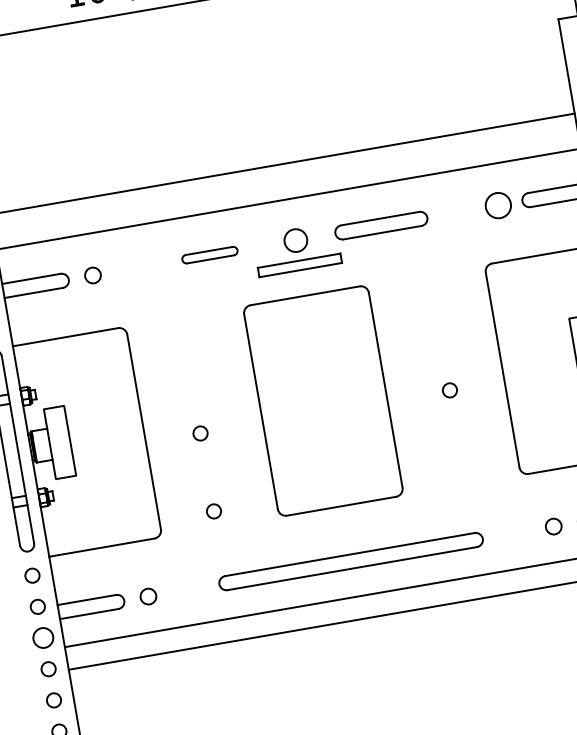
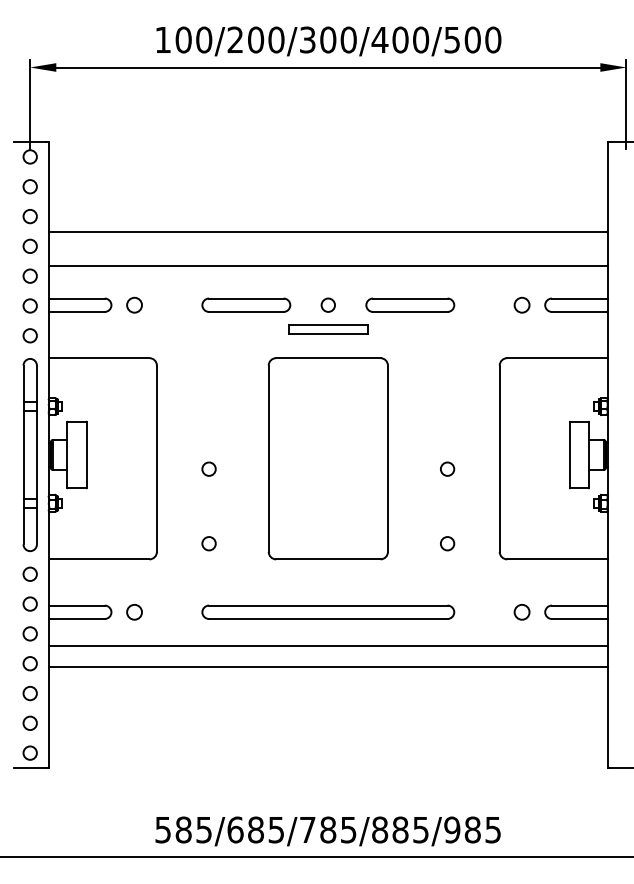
circle: (497, 204) -> (521, 304), size x0.62
circle: (294, 239) -> (327, 304), size x0.62
part: (209, 254) -> (246, 304), size x1.67
circle: (463, 468) -> (447, 543), added
circle: (42, 637) -> (29, 633), size x0.71

